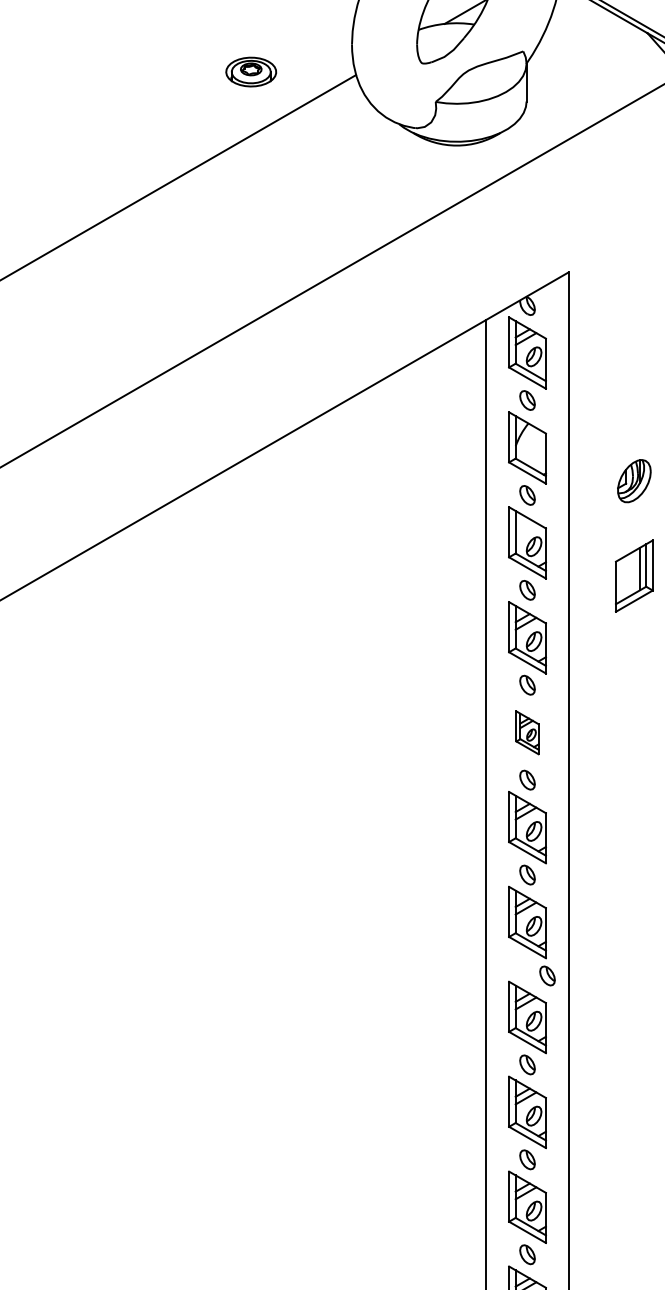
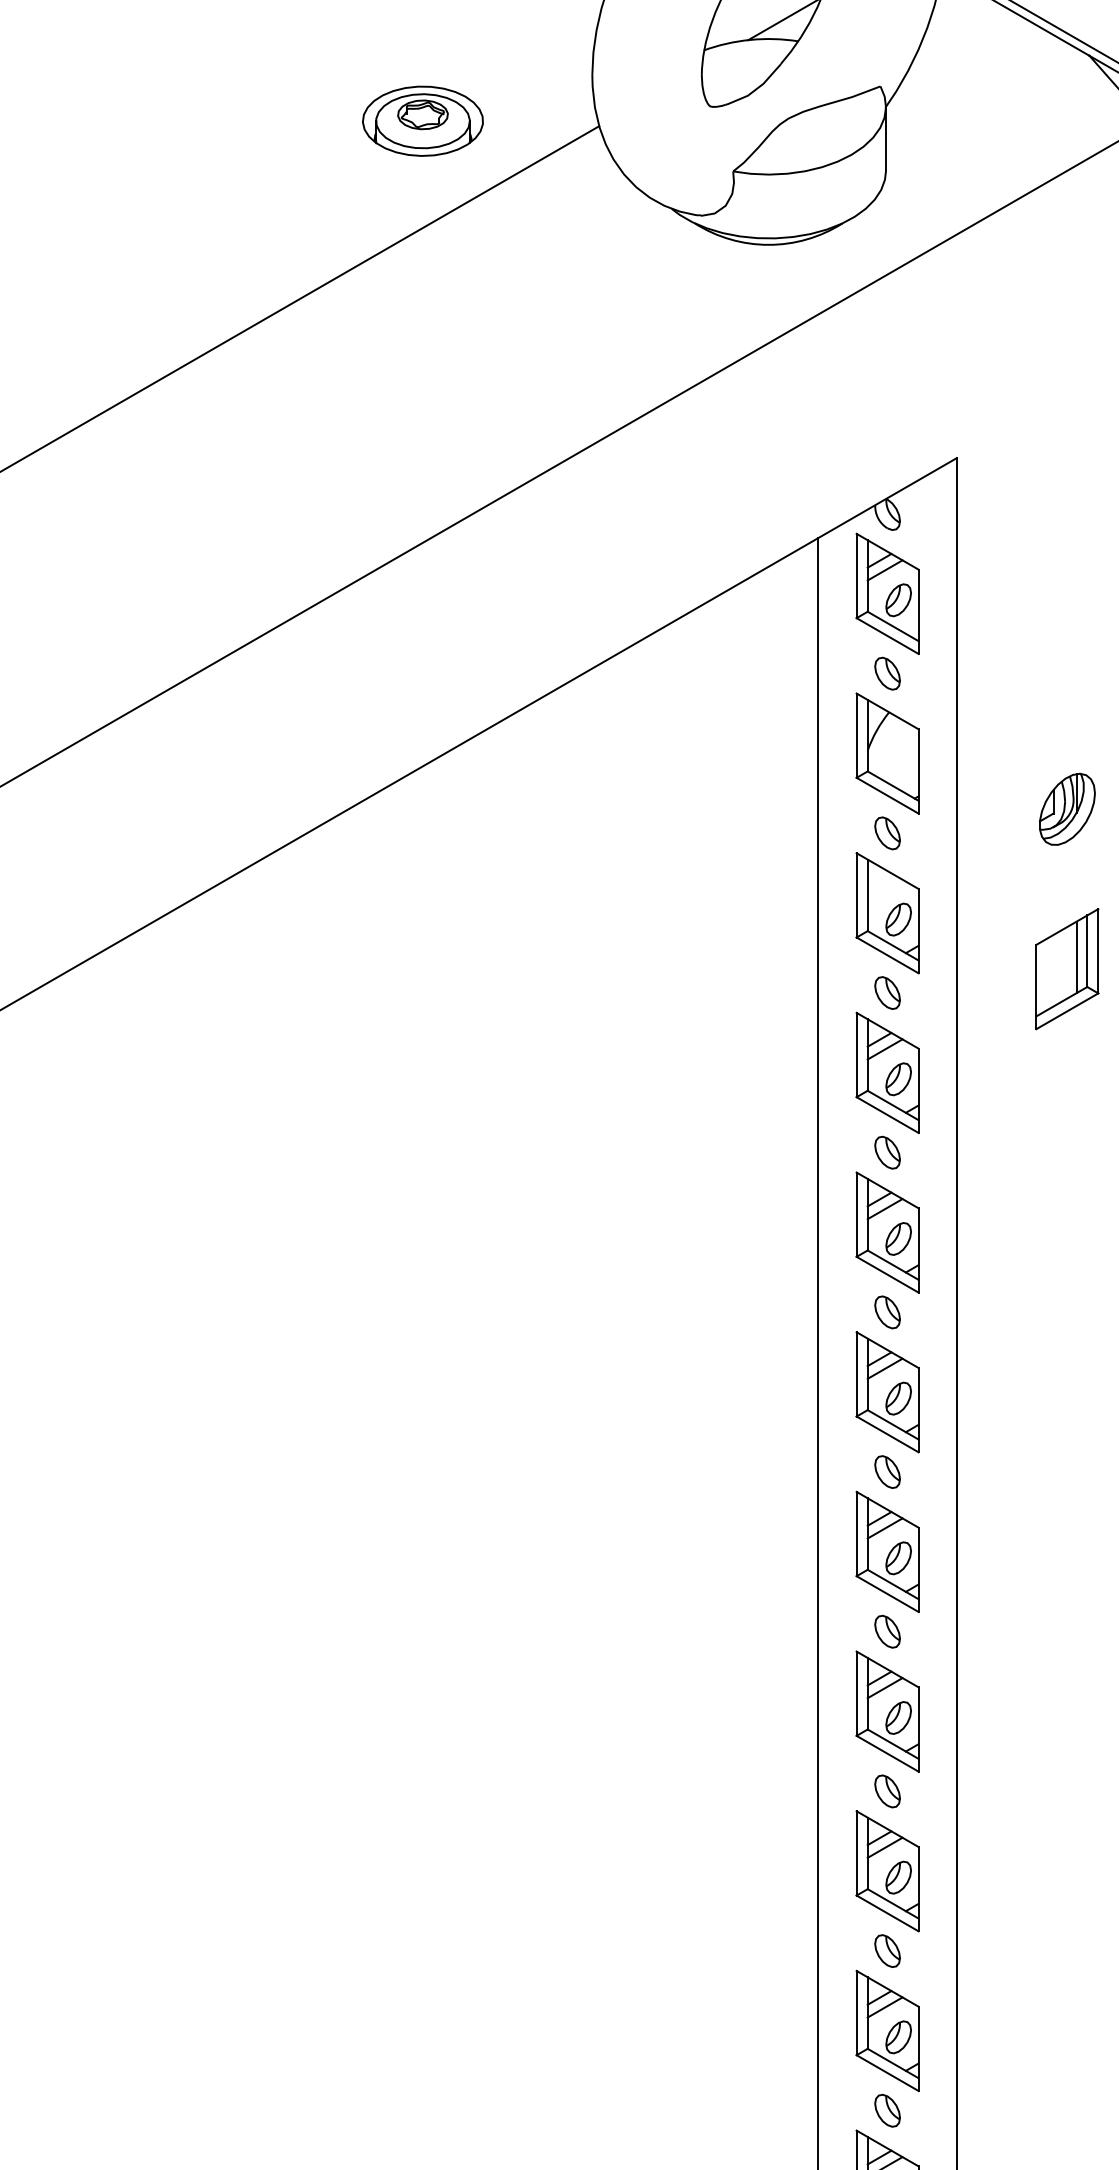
part: (250, 71) -> (421, 120), size x1.43
part: (527, 732) -> (887, 1232), size x1.67
part: (547, 975) -> (887, 1630), moved

